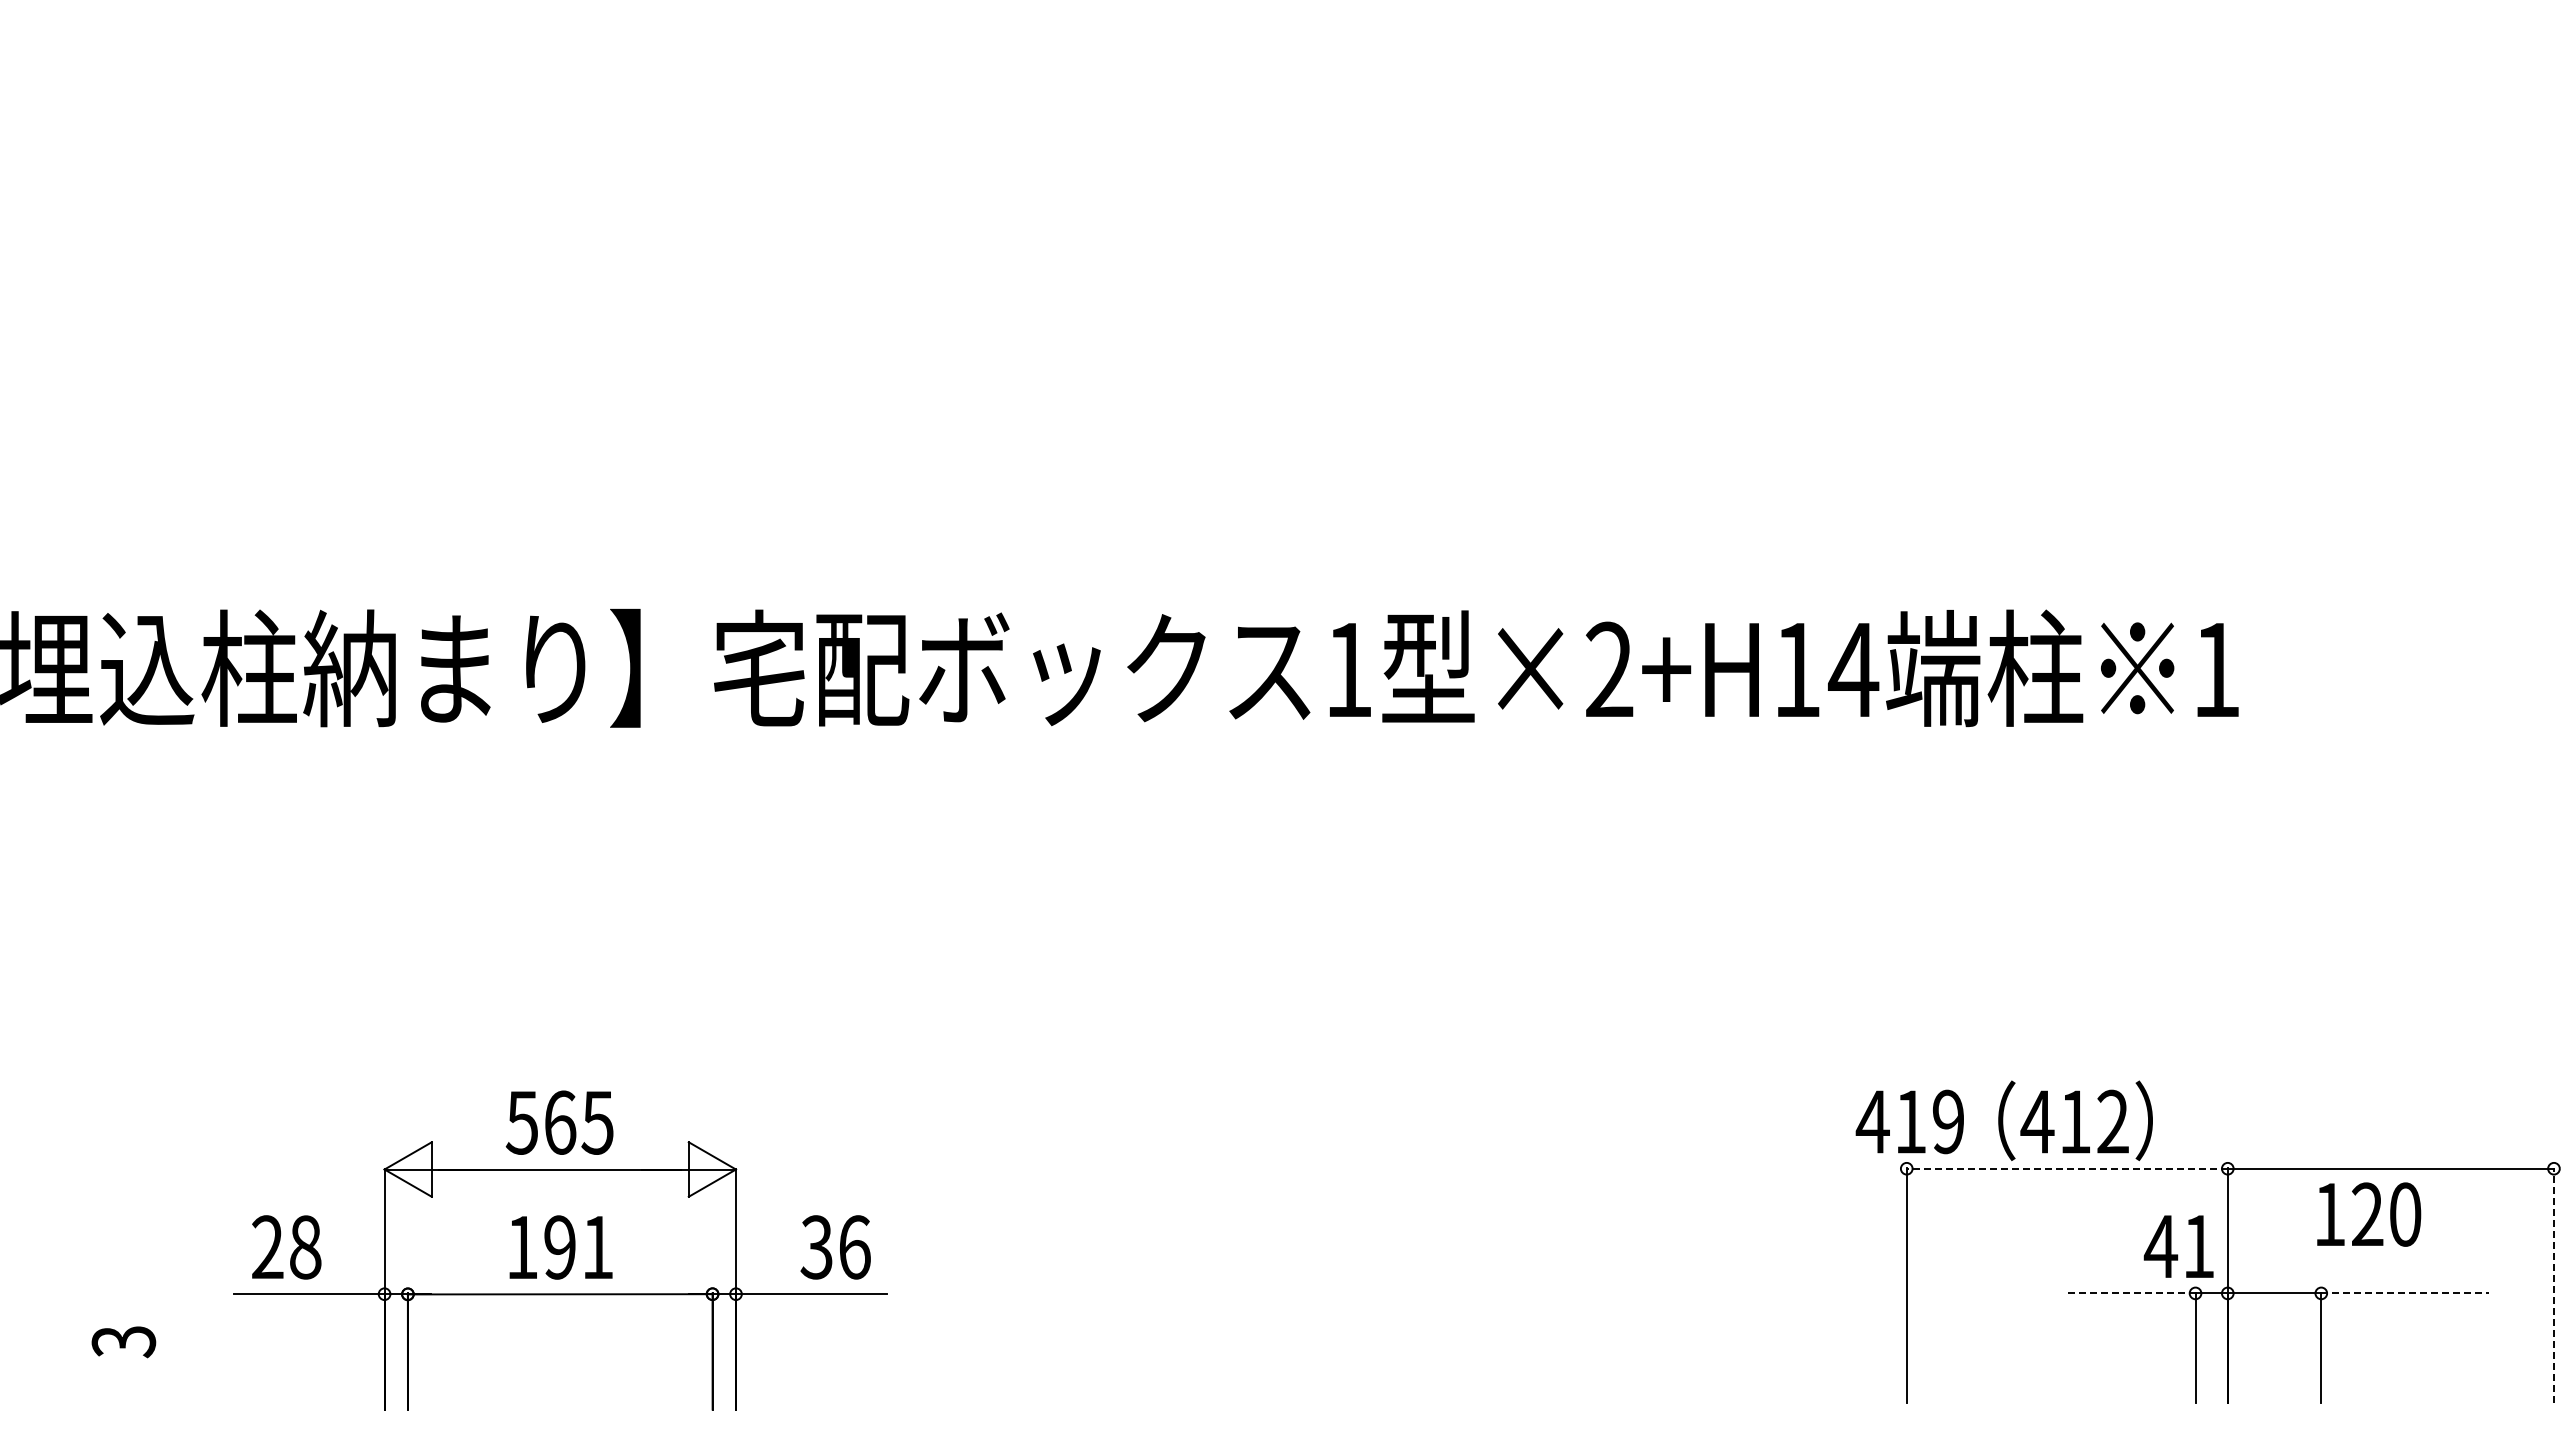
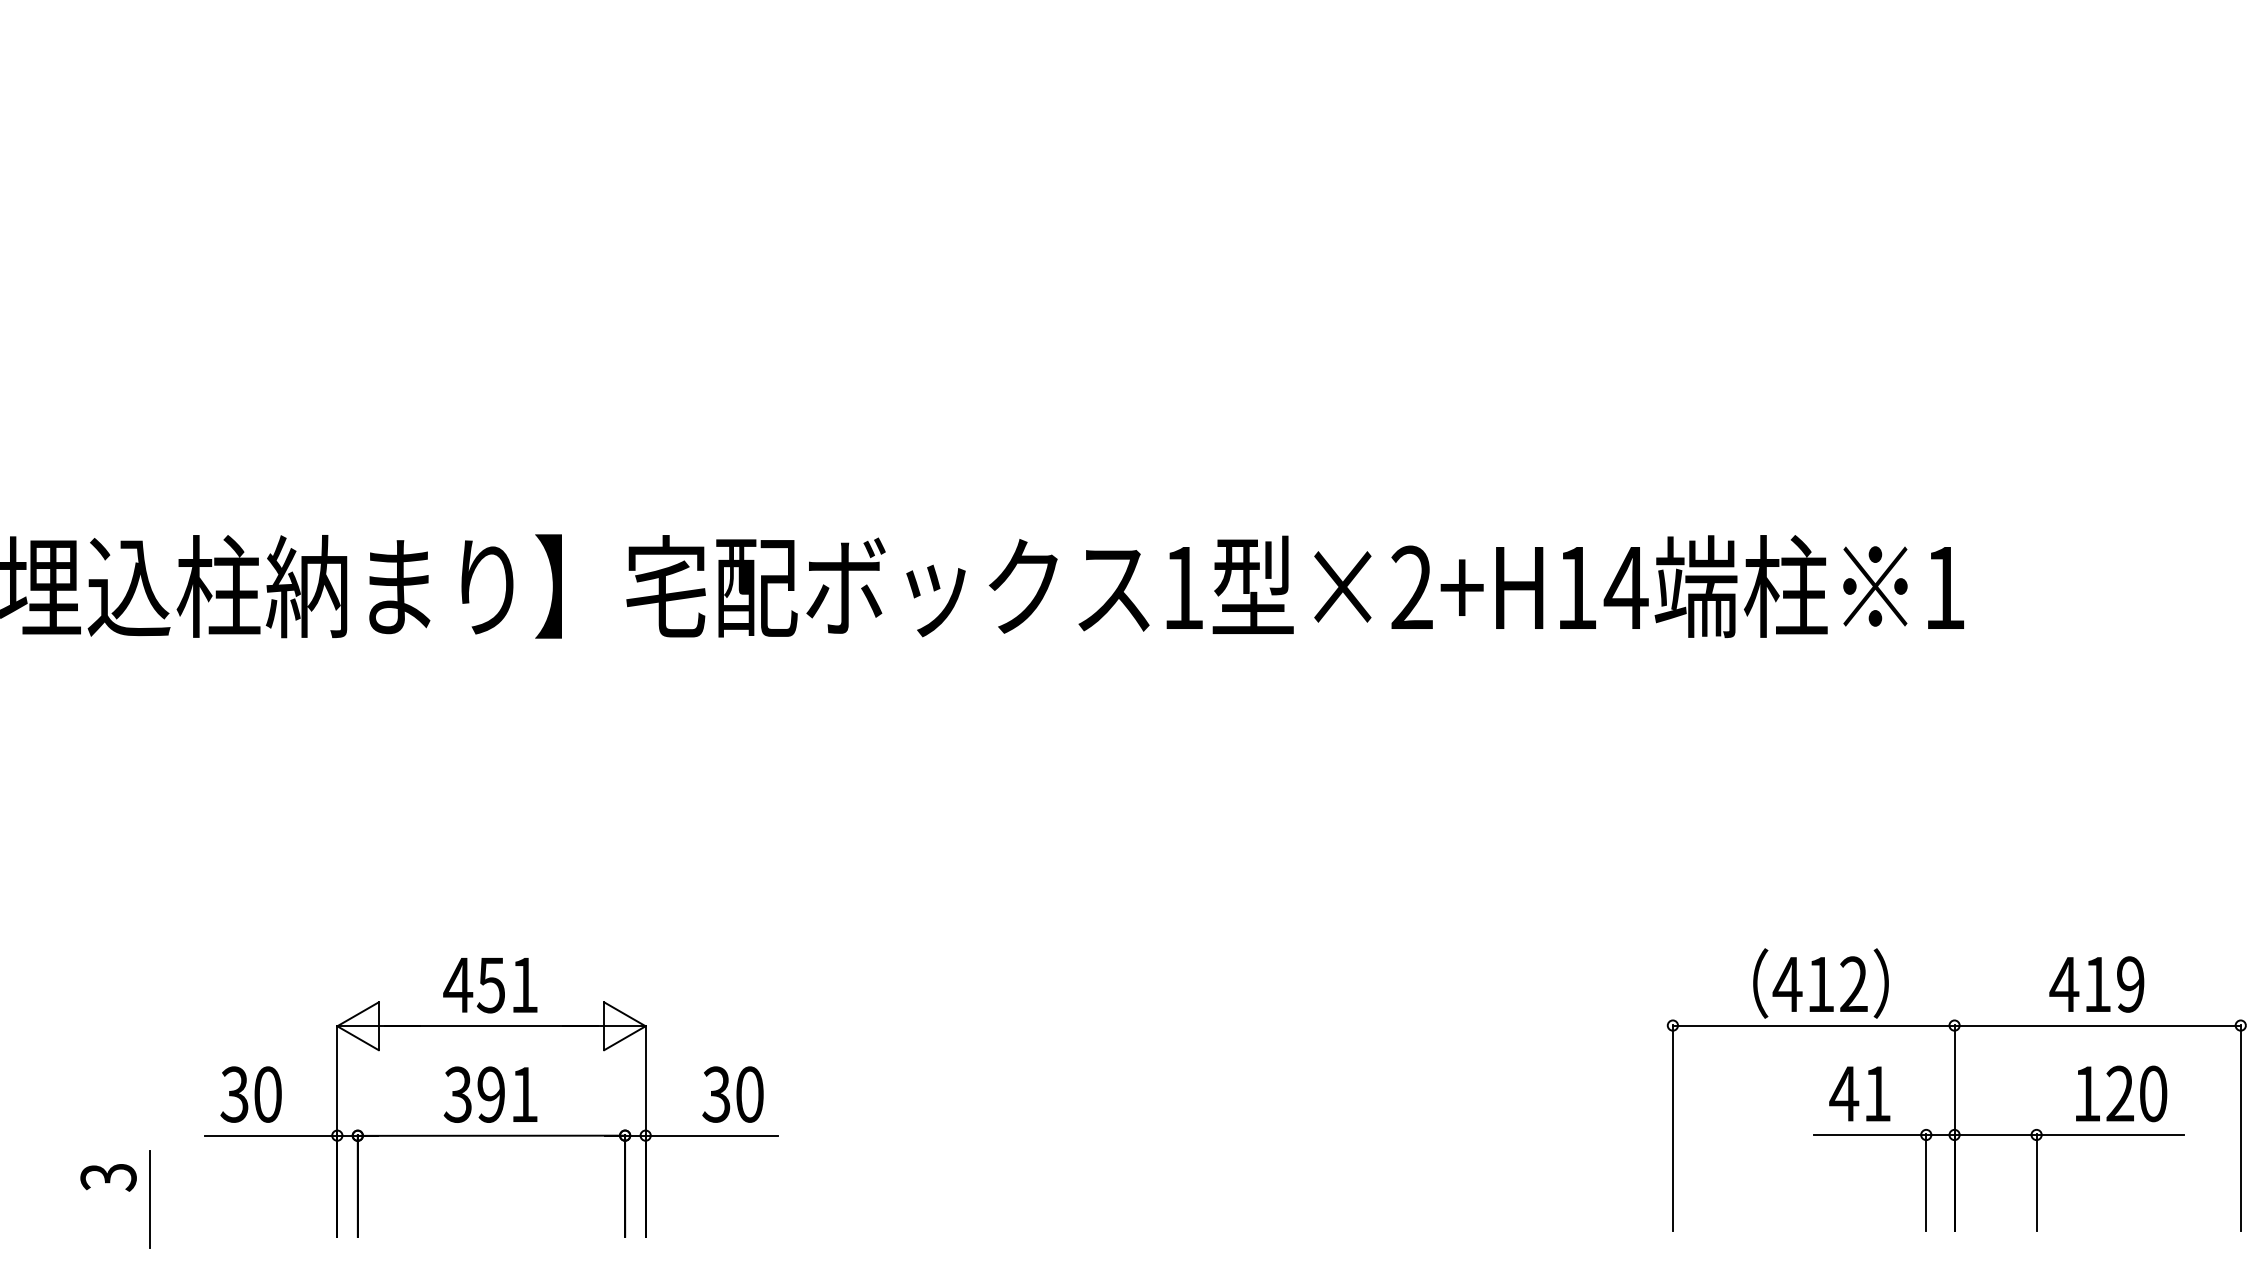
text: (1909, 1121) -> (2096, 984), moved
text: (559, 1122) -> (490, 985), 565 -> 451
line: (2067, 1168) -> (1813, 1025), dashed -> solid
text: (2369, 1214) -> (2121, 1093), moved
text: (2178, 1246) -> (1859, 1093), moved
text: (286, 1247) -> (251, 1094), 28 -> 30
text: (521, 1247) -> (457, 1094), 191 -> 391
text: (854, 1247) -> (749, 1094), 36 -> 30
line: (2553, 1284) -> (2240, 1127), dashed -> solid
line: (2131, 1293) -> (1870, 1135), dashed -> solid
line: (2405, 1293) -> (2110, 1135), dashed -> solid
line: (170, 1366) -> (149, 1199), added

